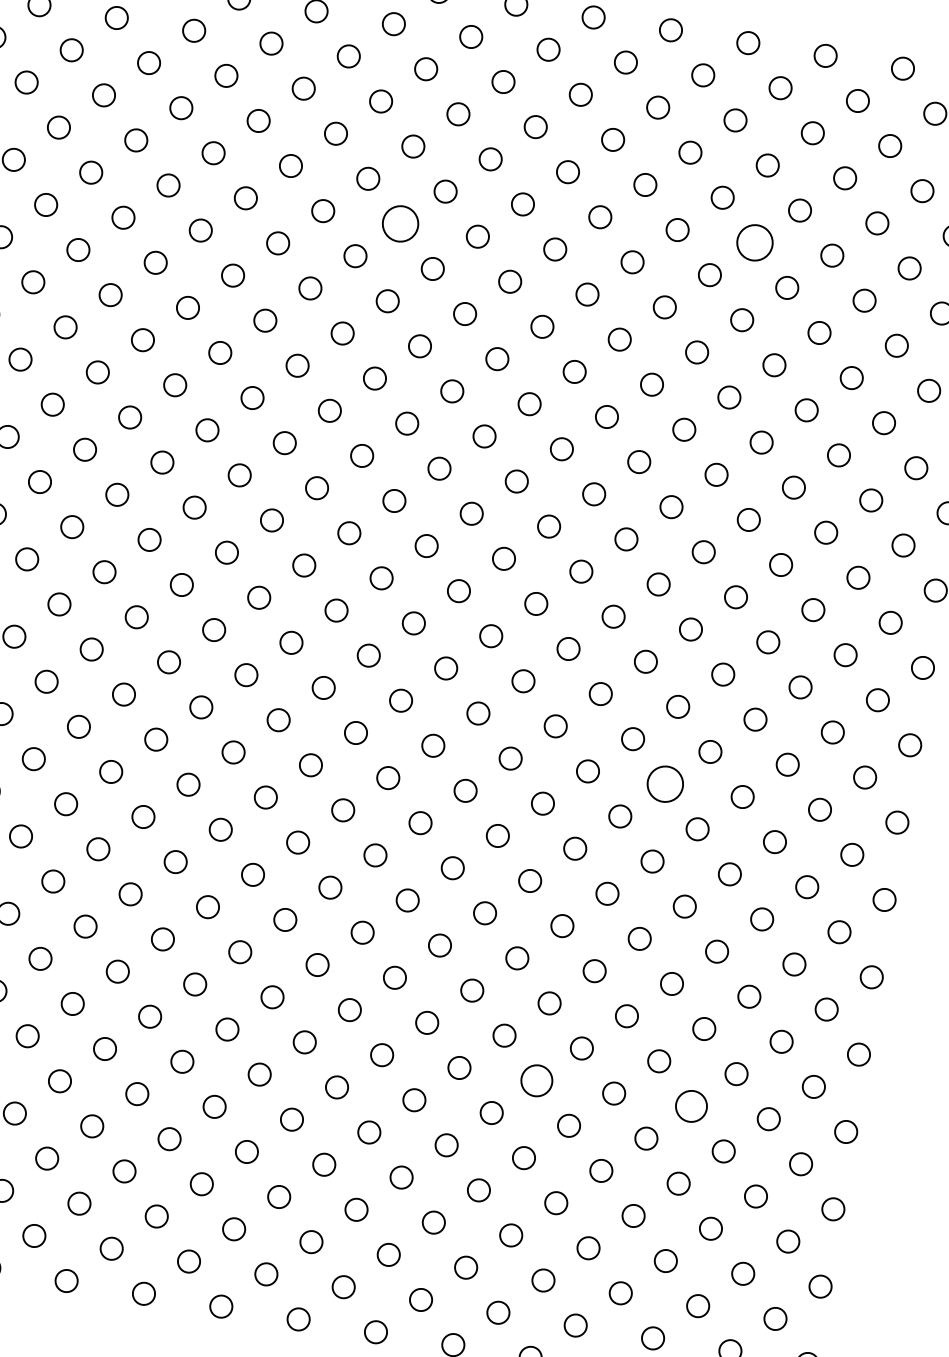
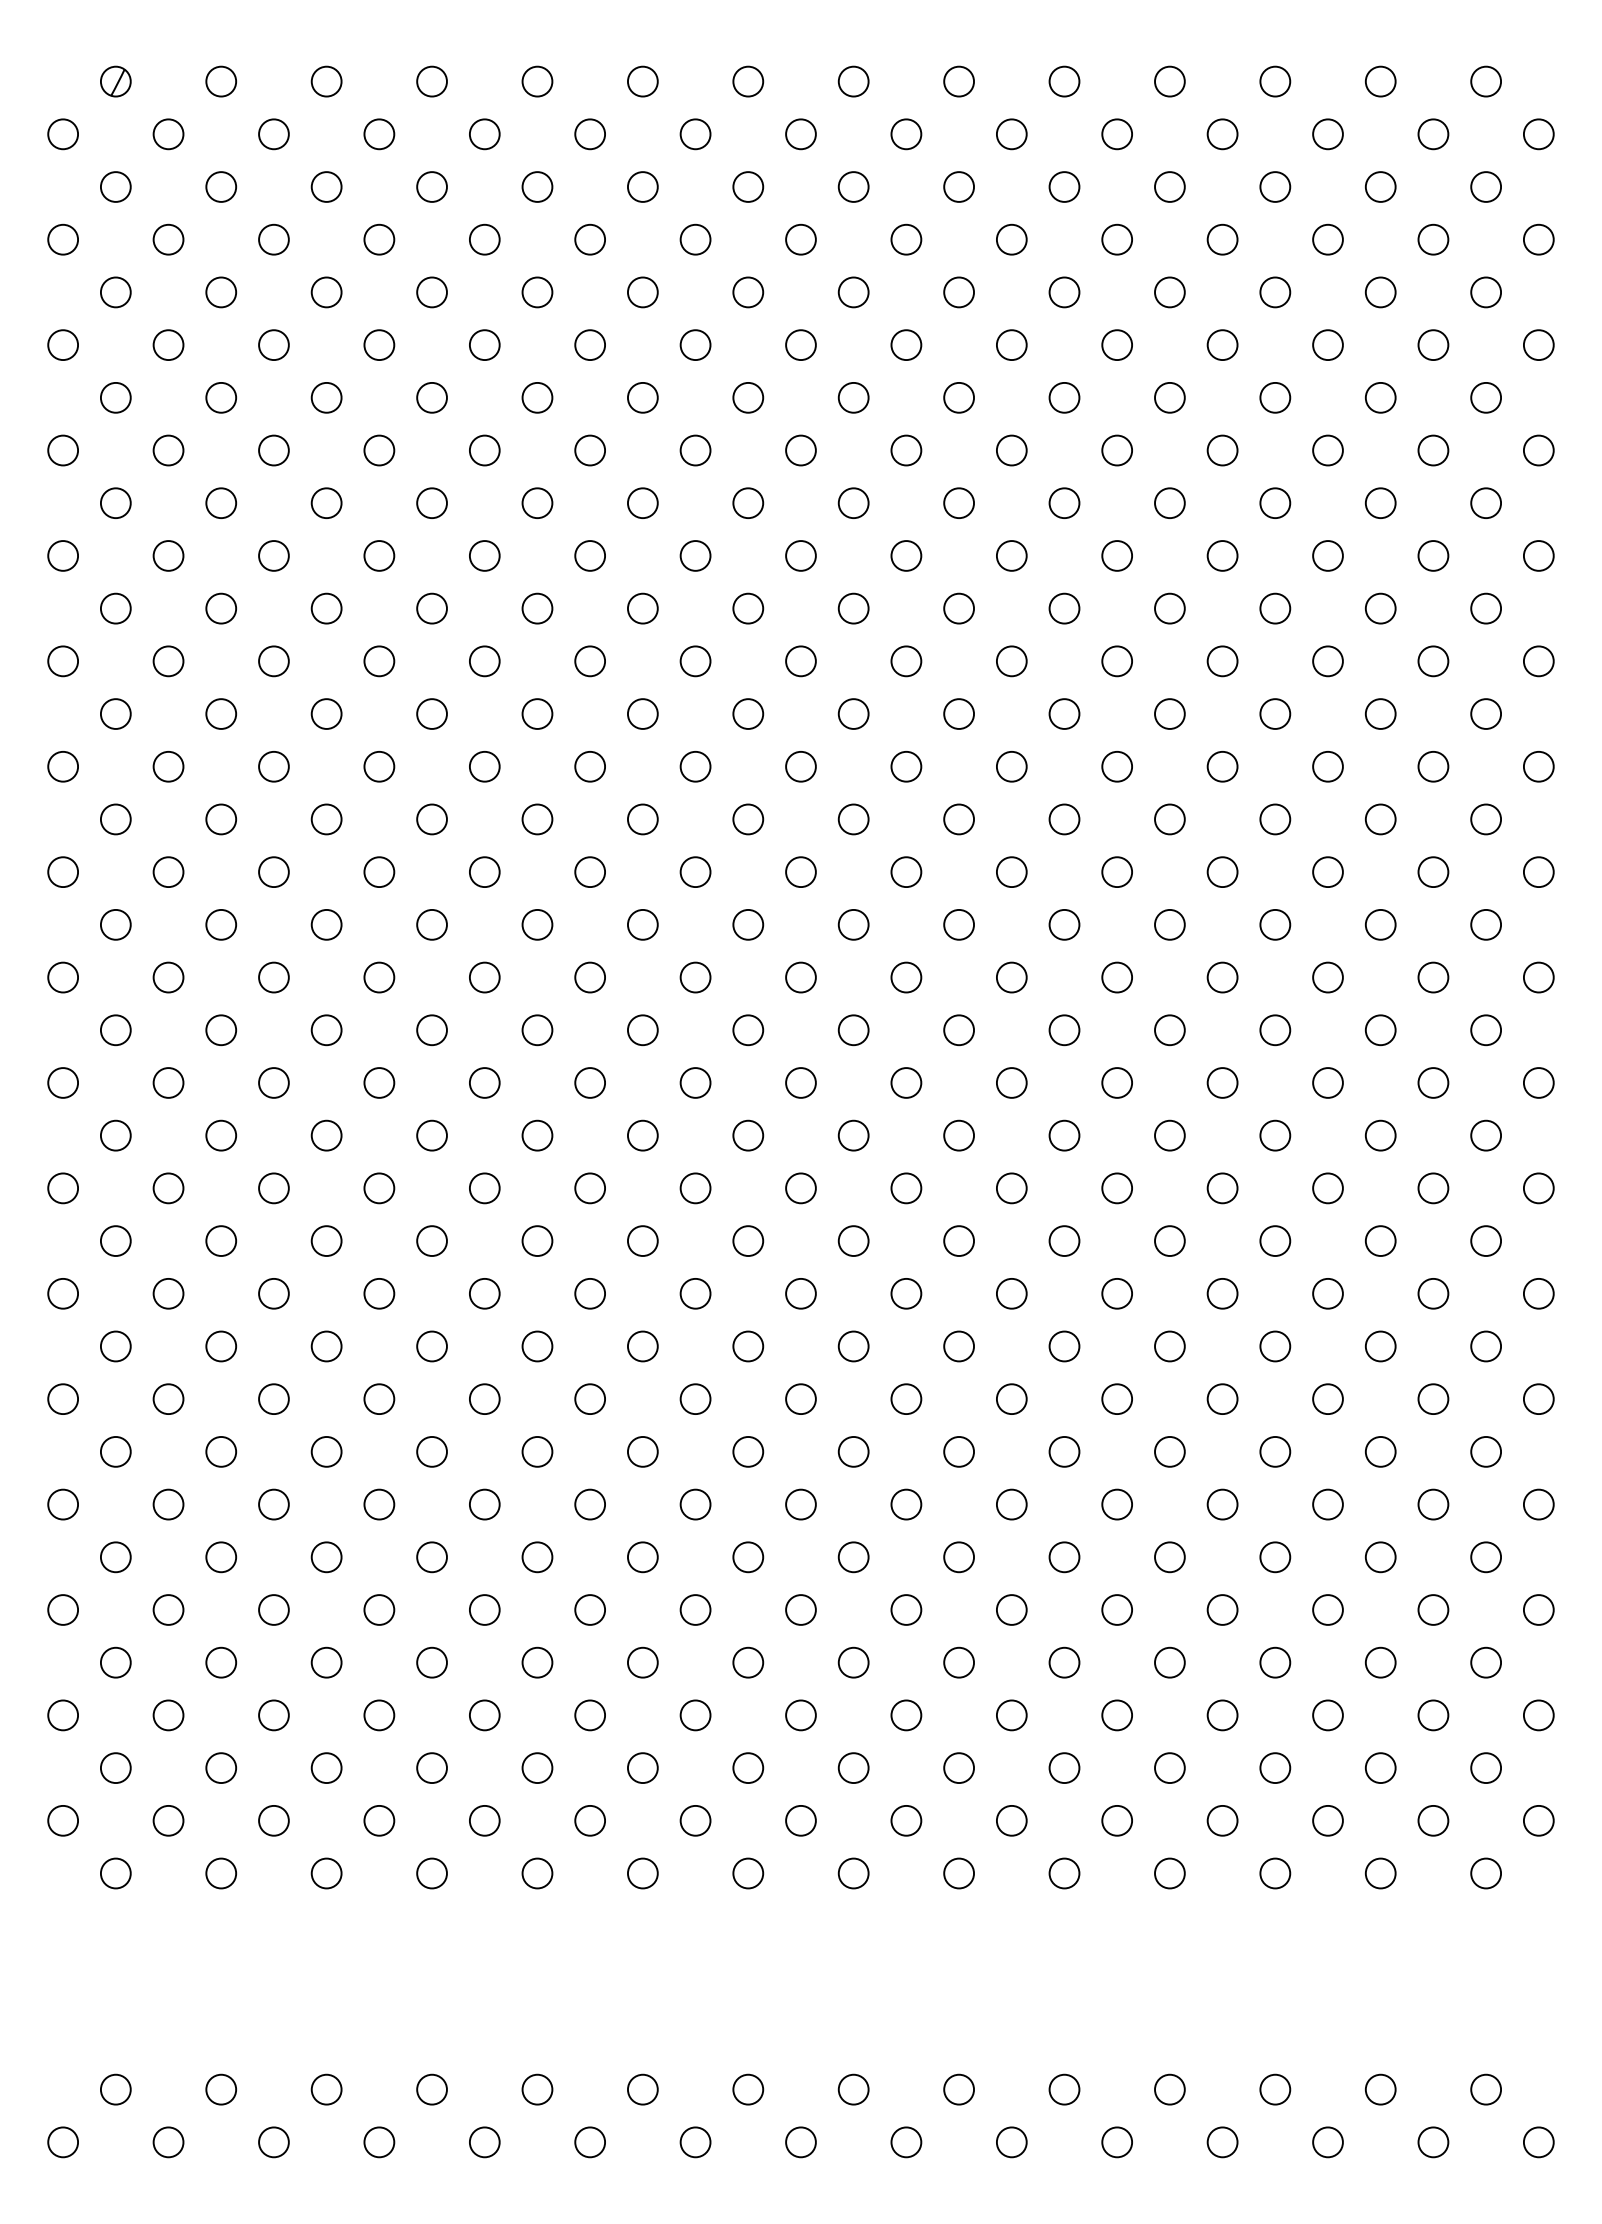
circle: (400, 223) -> (748, 397), size x0.62
circle: (754, 243) -> (1222, 345), size x0.62
circle: (665, 783) -> (1222, 1082), size x0.62
circle: (536, 1080) -> (1116, 1504), size x0.71
circle: (691, 1106) -> (1327, 1504), size x0.71

